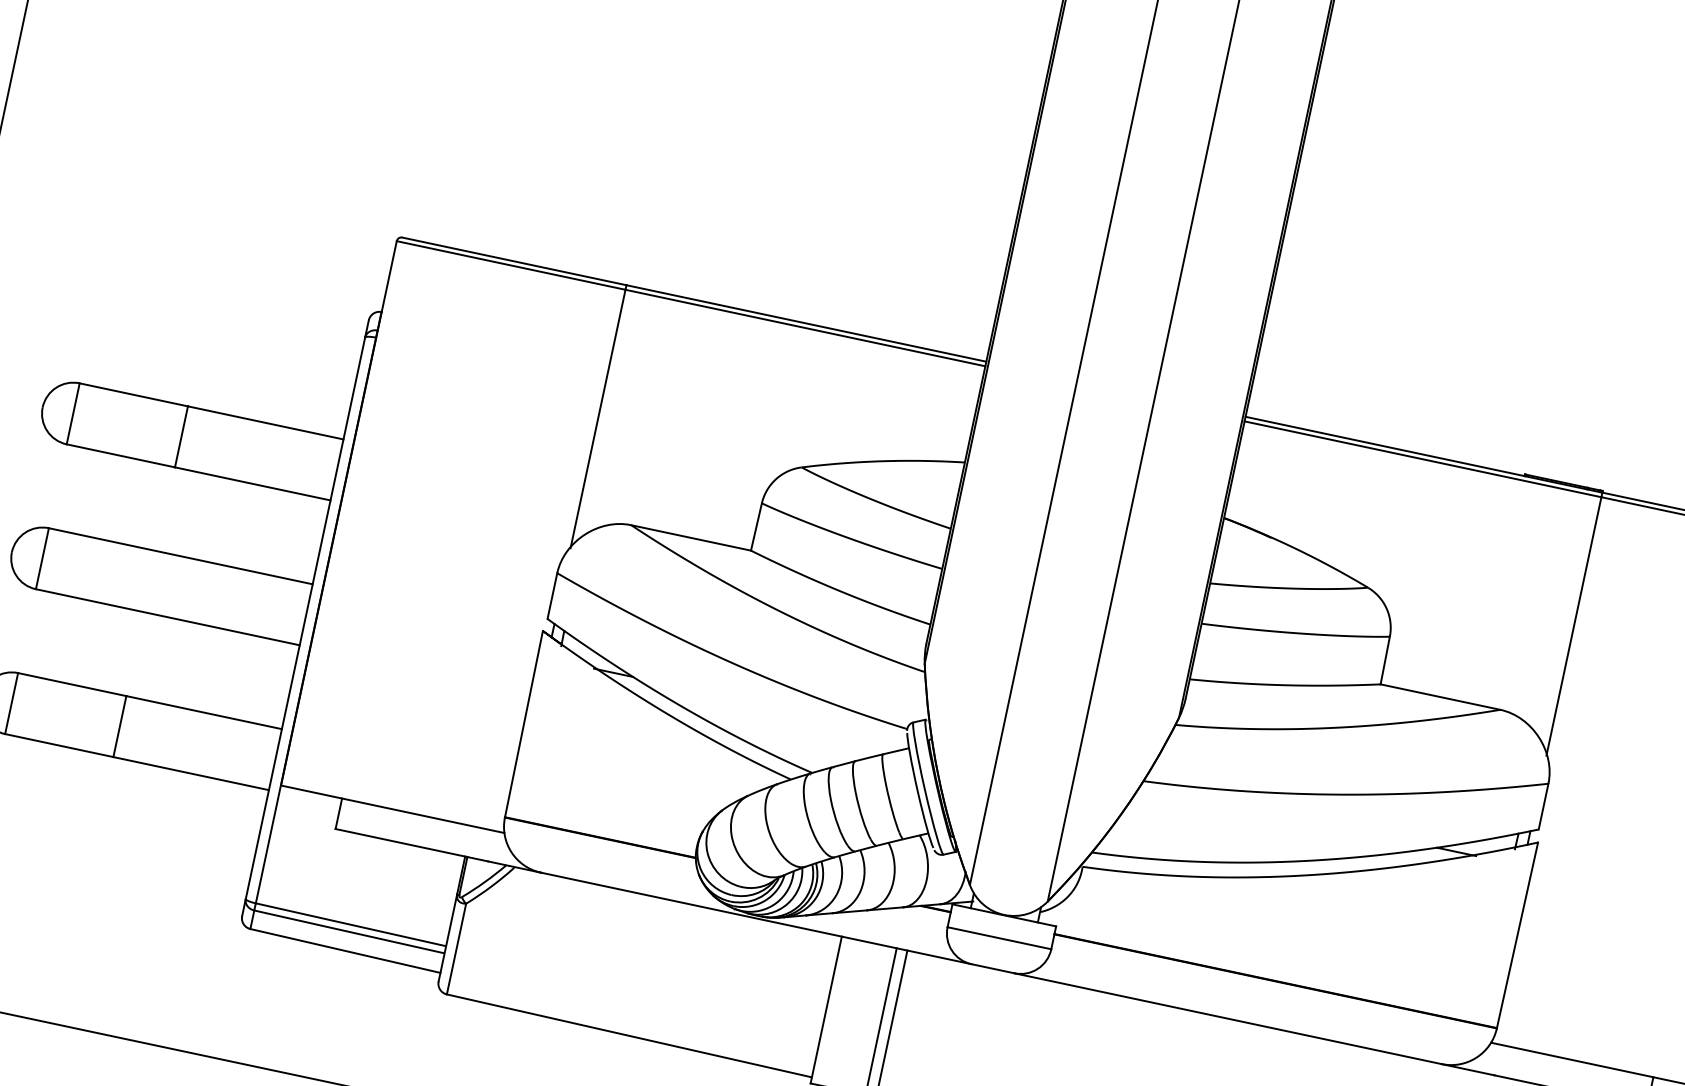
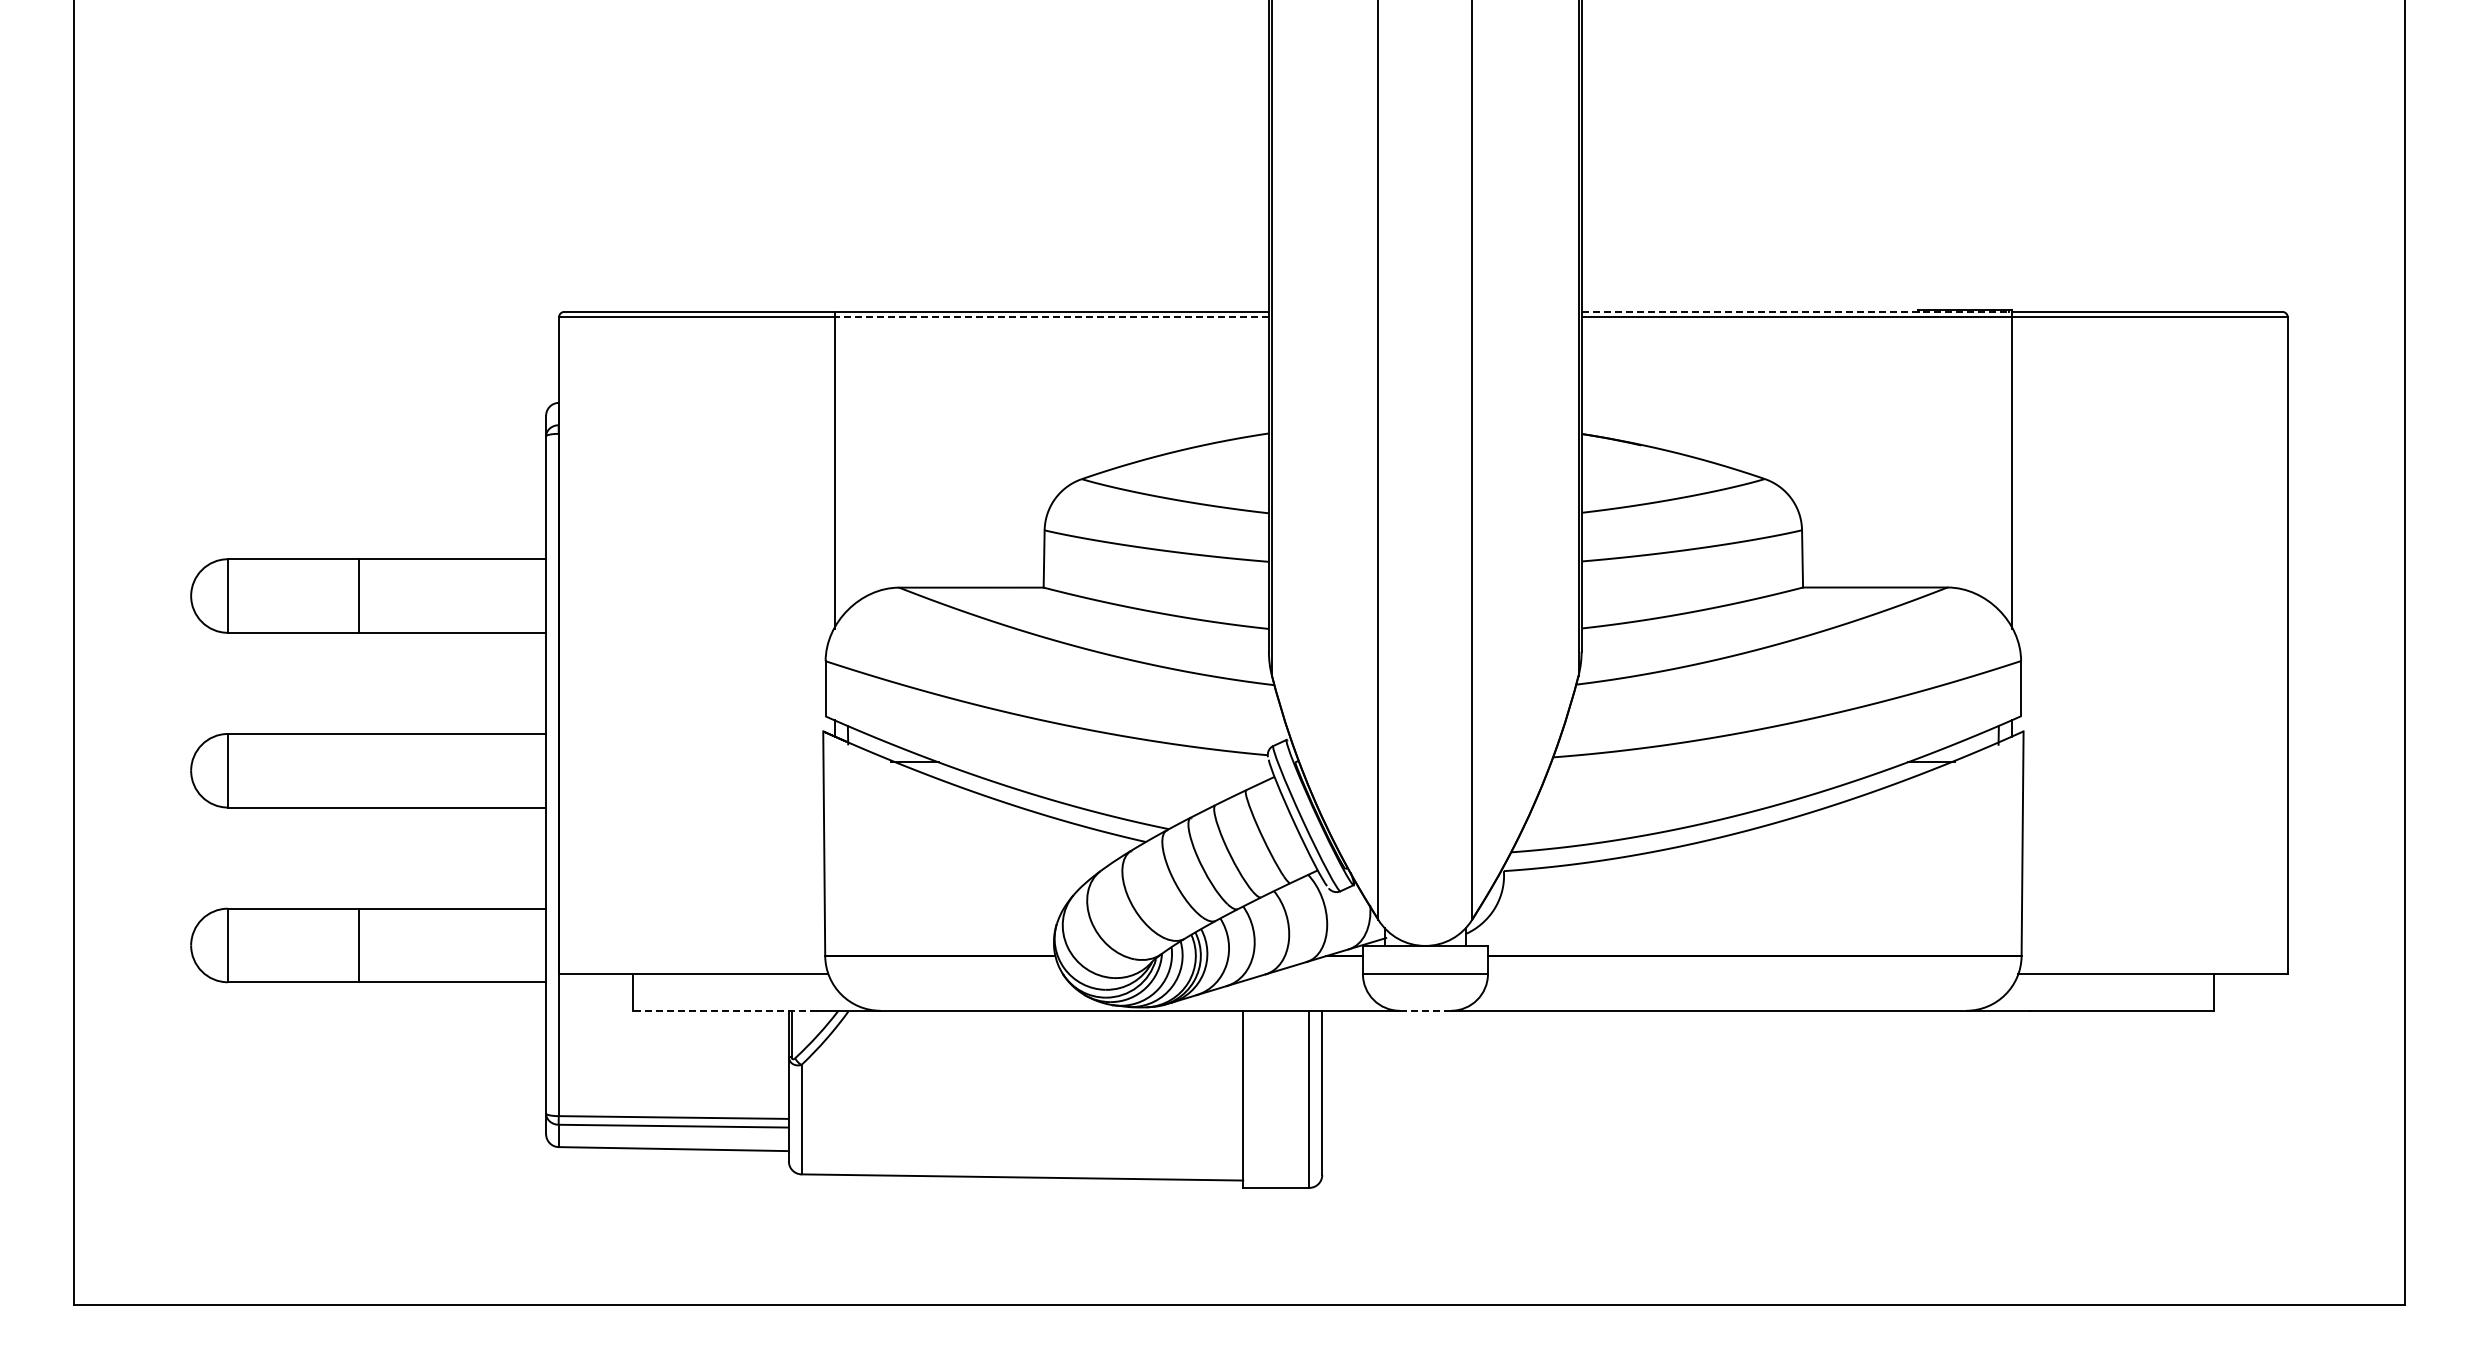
line: (805, 328) -> (1051, 317), solid -> dashed
line: (1424, 454) -> (1797, 311), solid -> dashed
line: (411, 844) -> (724, 1010), solid -> dashed
line: (993, 968) -> (1425, 1010), solid -> dashed

